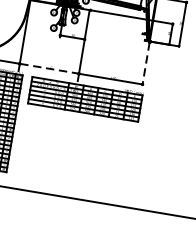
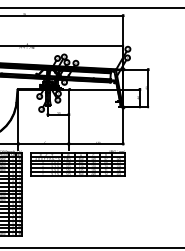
line: (146, 64) -> (123, 126), dashed -> solid
line: (50, 68) -> (44, 143), dashed -> solid

